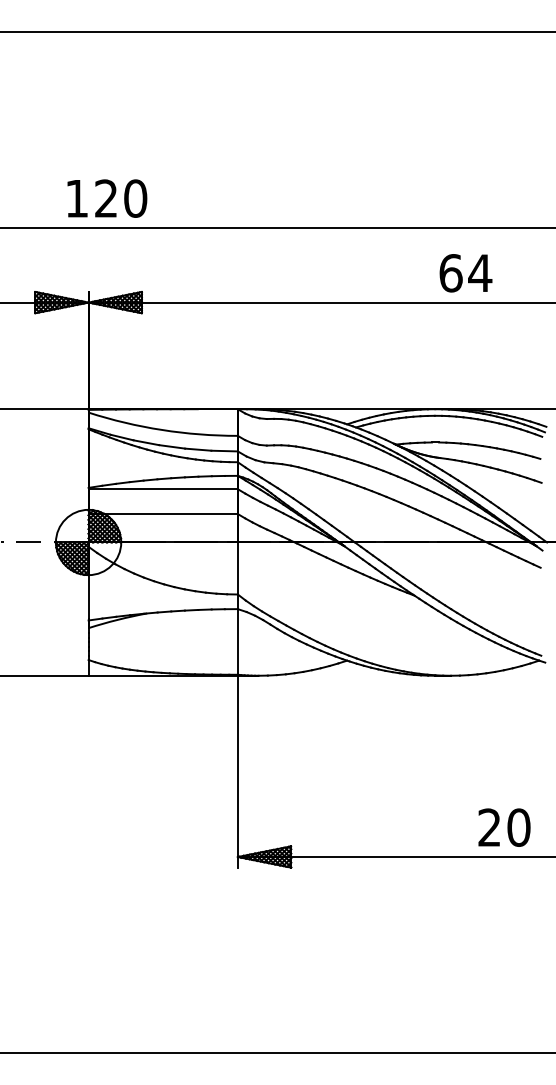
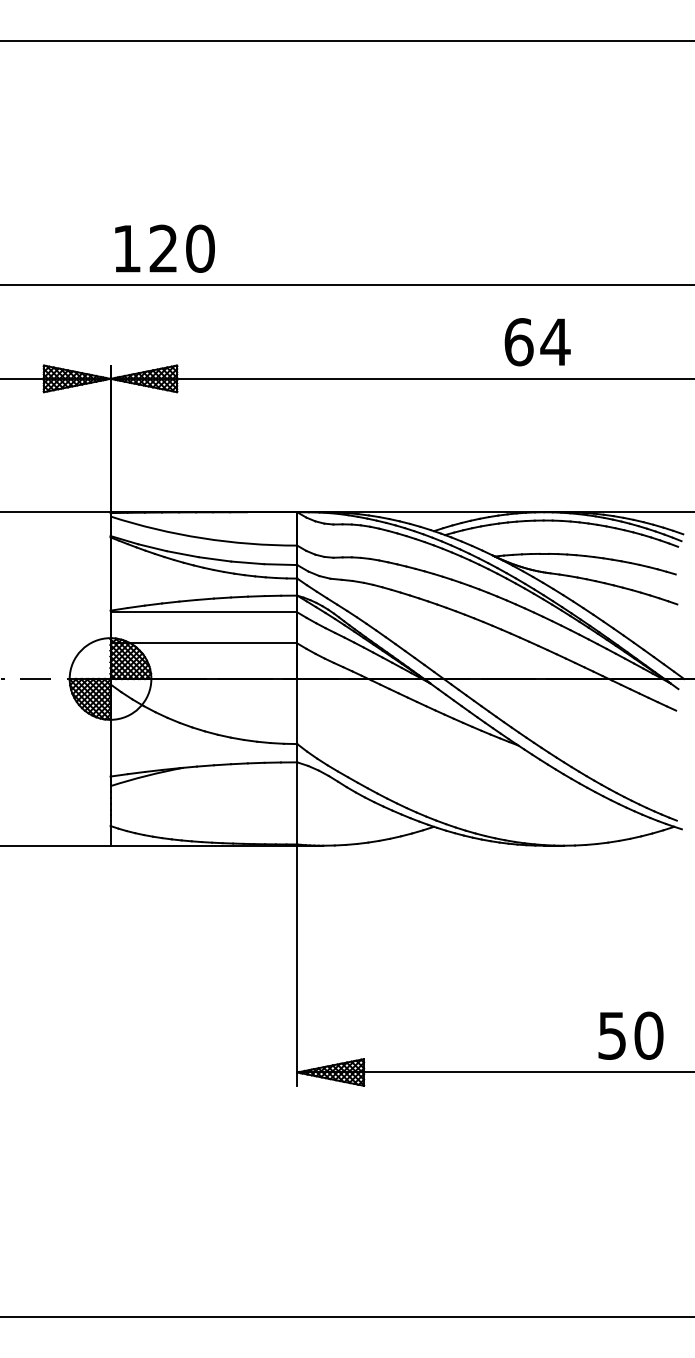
text: (106, 198) -> (164, 248), moved
text: (465, 273) -> (537, 342), moved
text: (489, 827) -> (611, 1035), 20 -> 50

